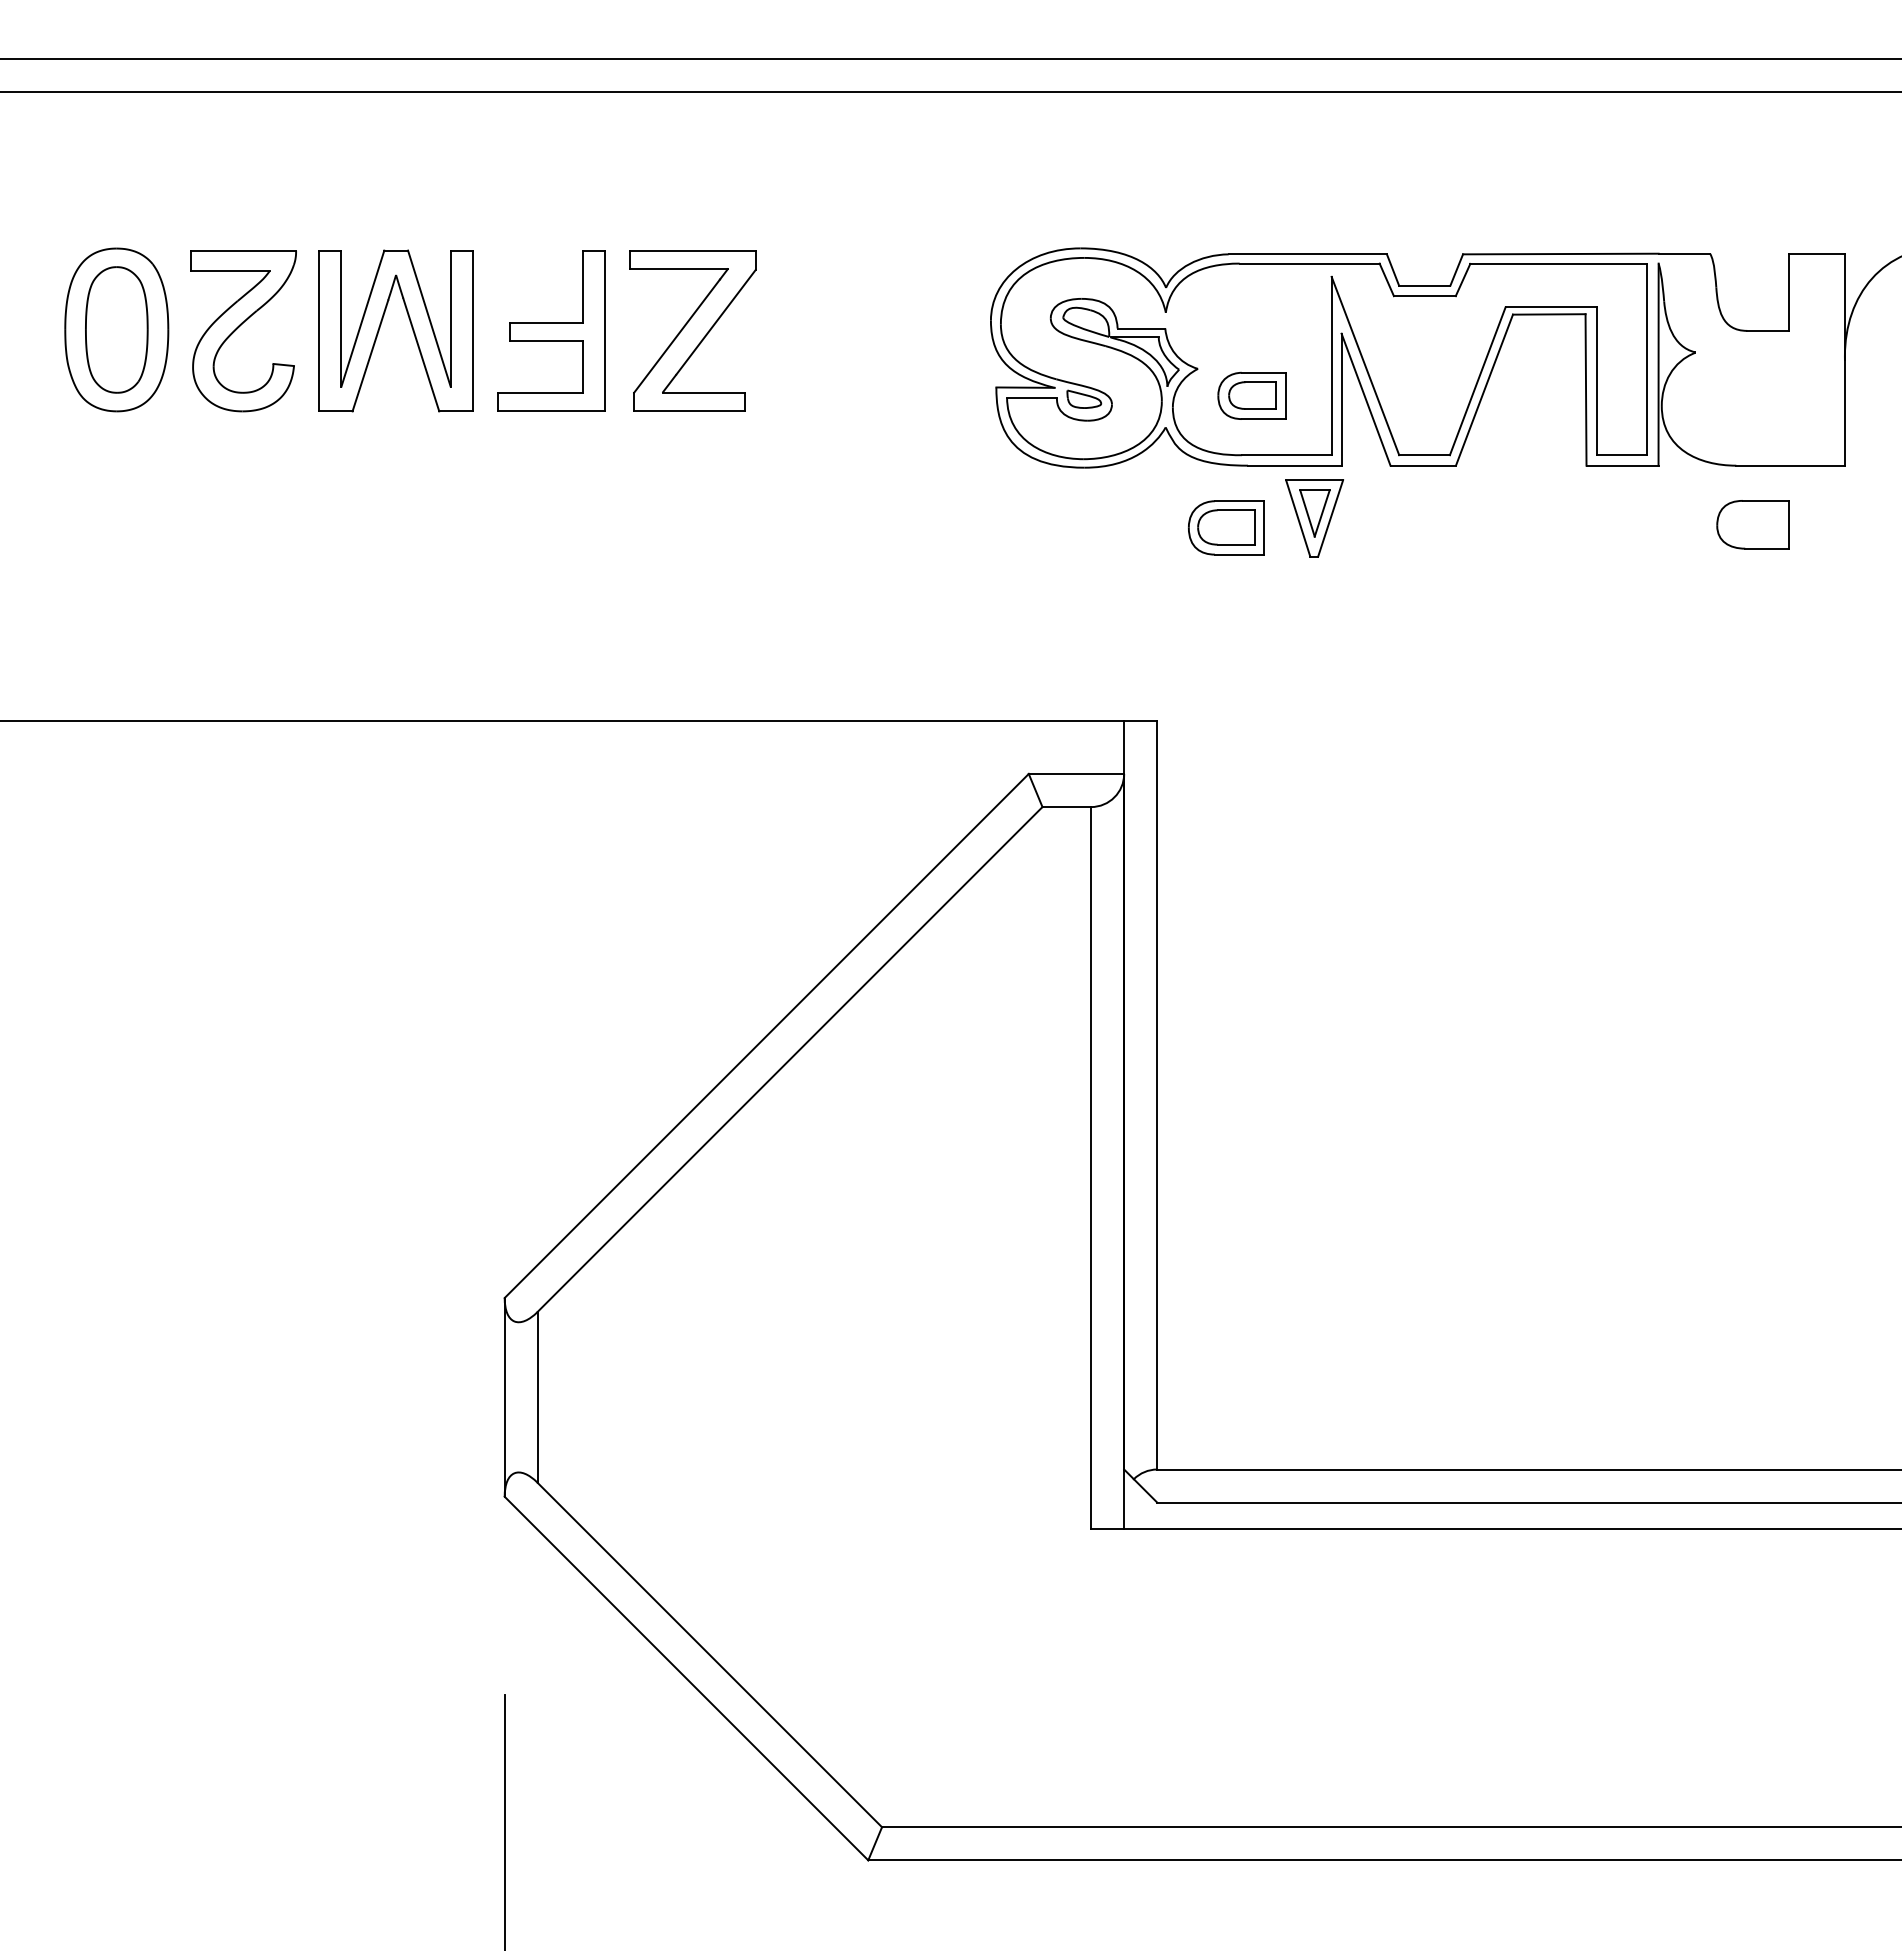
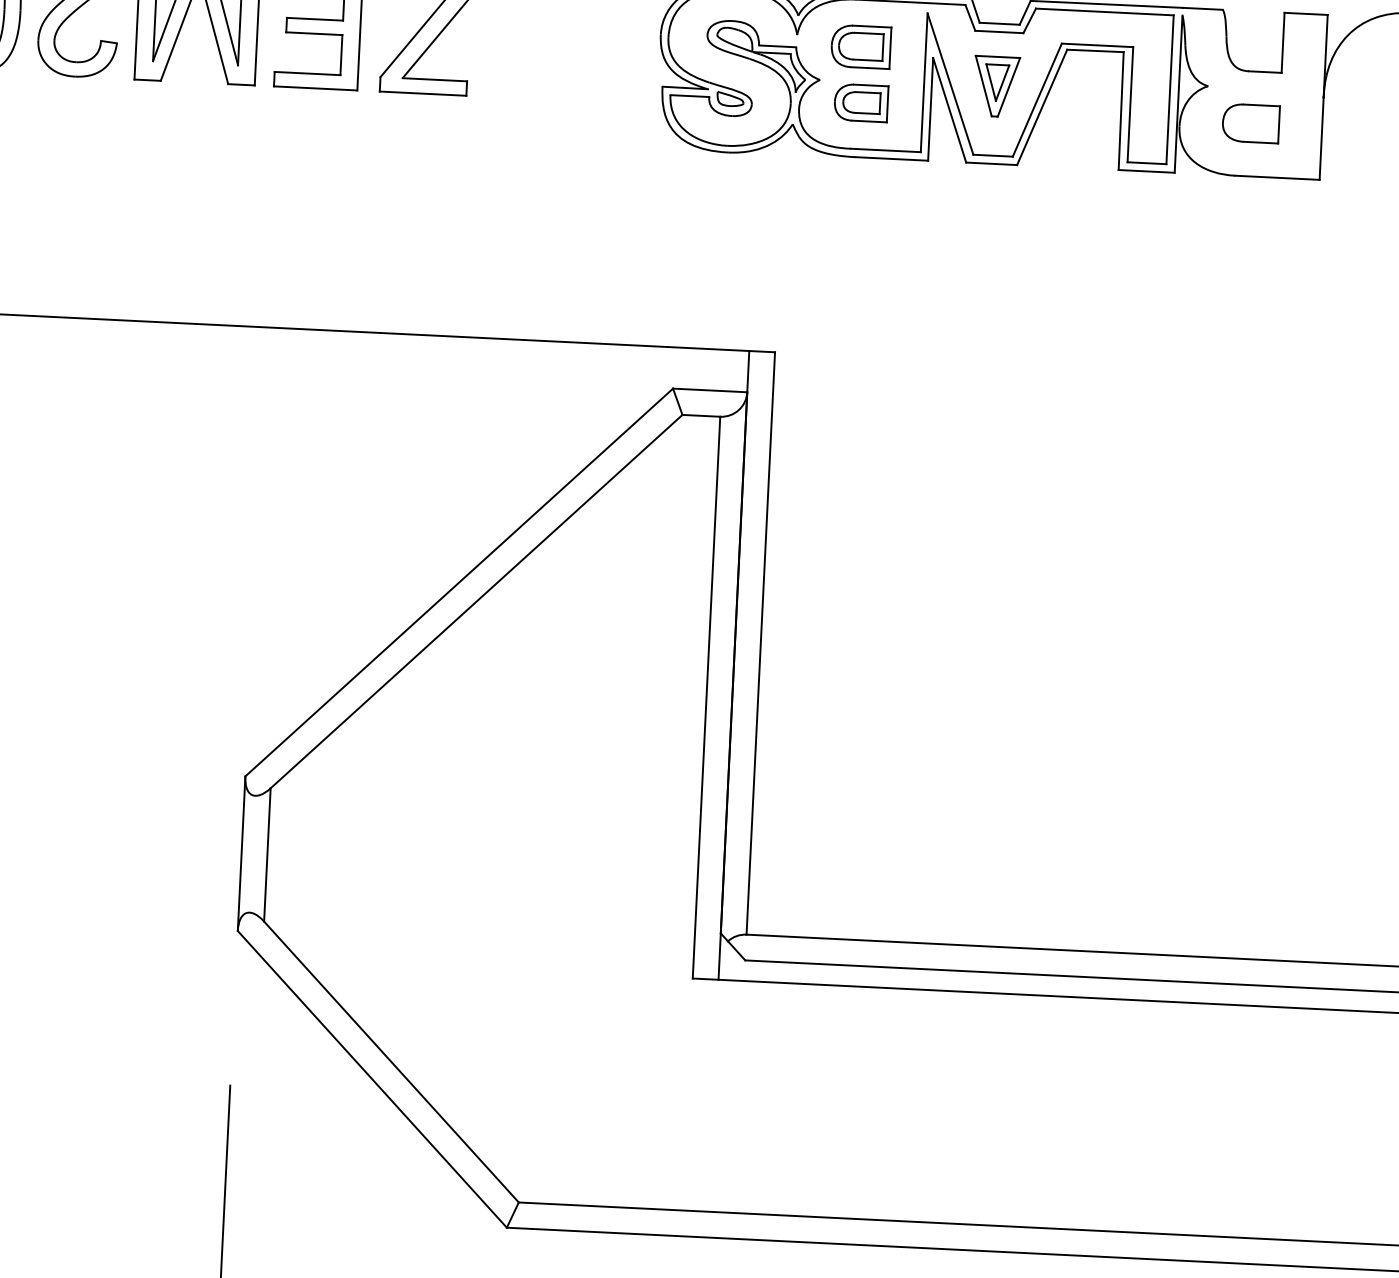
part: (1314, 518) -> (996, 86), moved
part: (1752, 524) -> (1250, 123), moved
part: (1226, 527) -> (861, 46), moved

